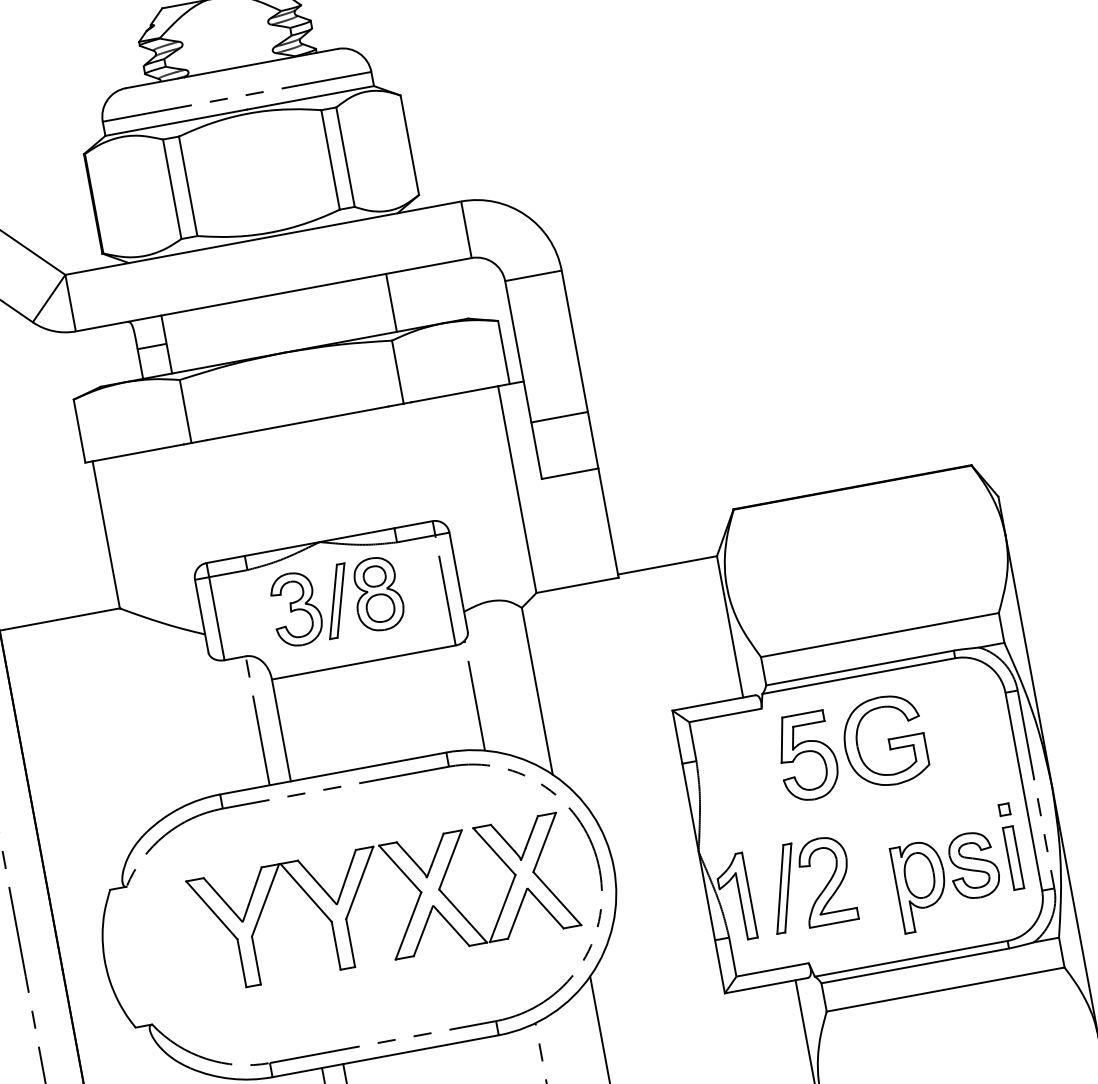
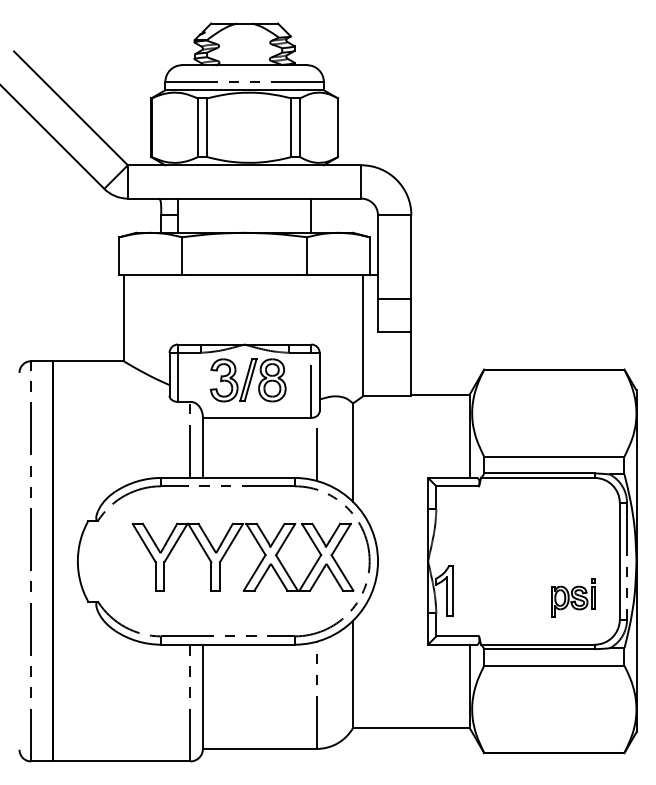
part: (851, 746) -> (526, 517), removed
part: (956, 867) -> (573, 597), size x0.6
part: (820, 891) -> (493, 596), removed

